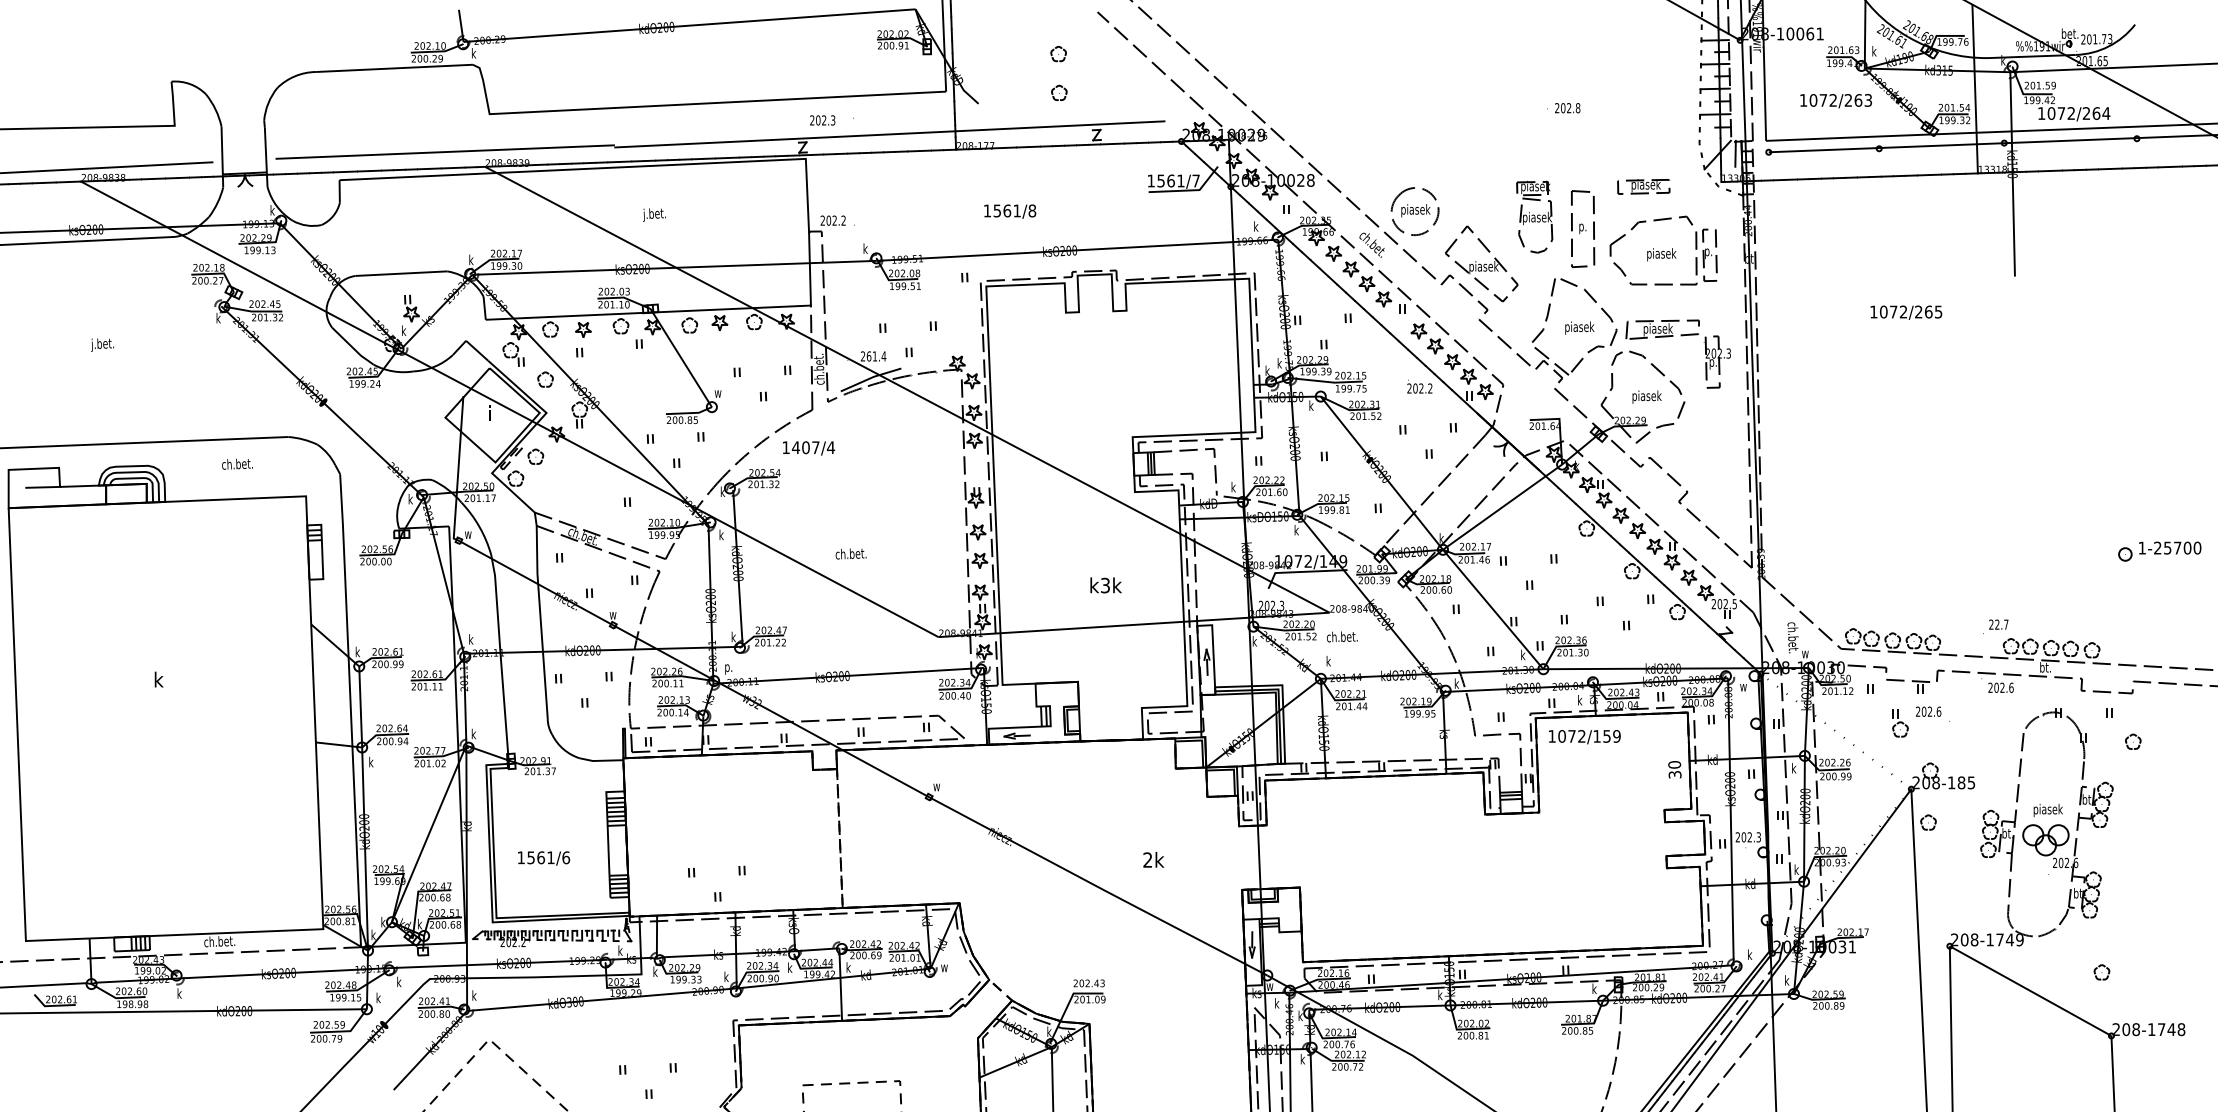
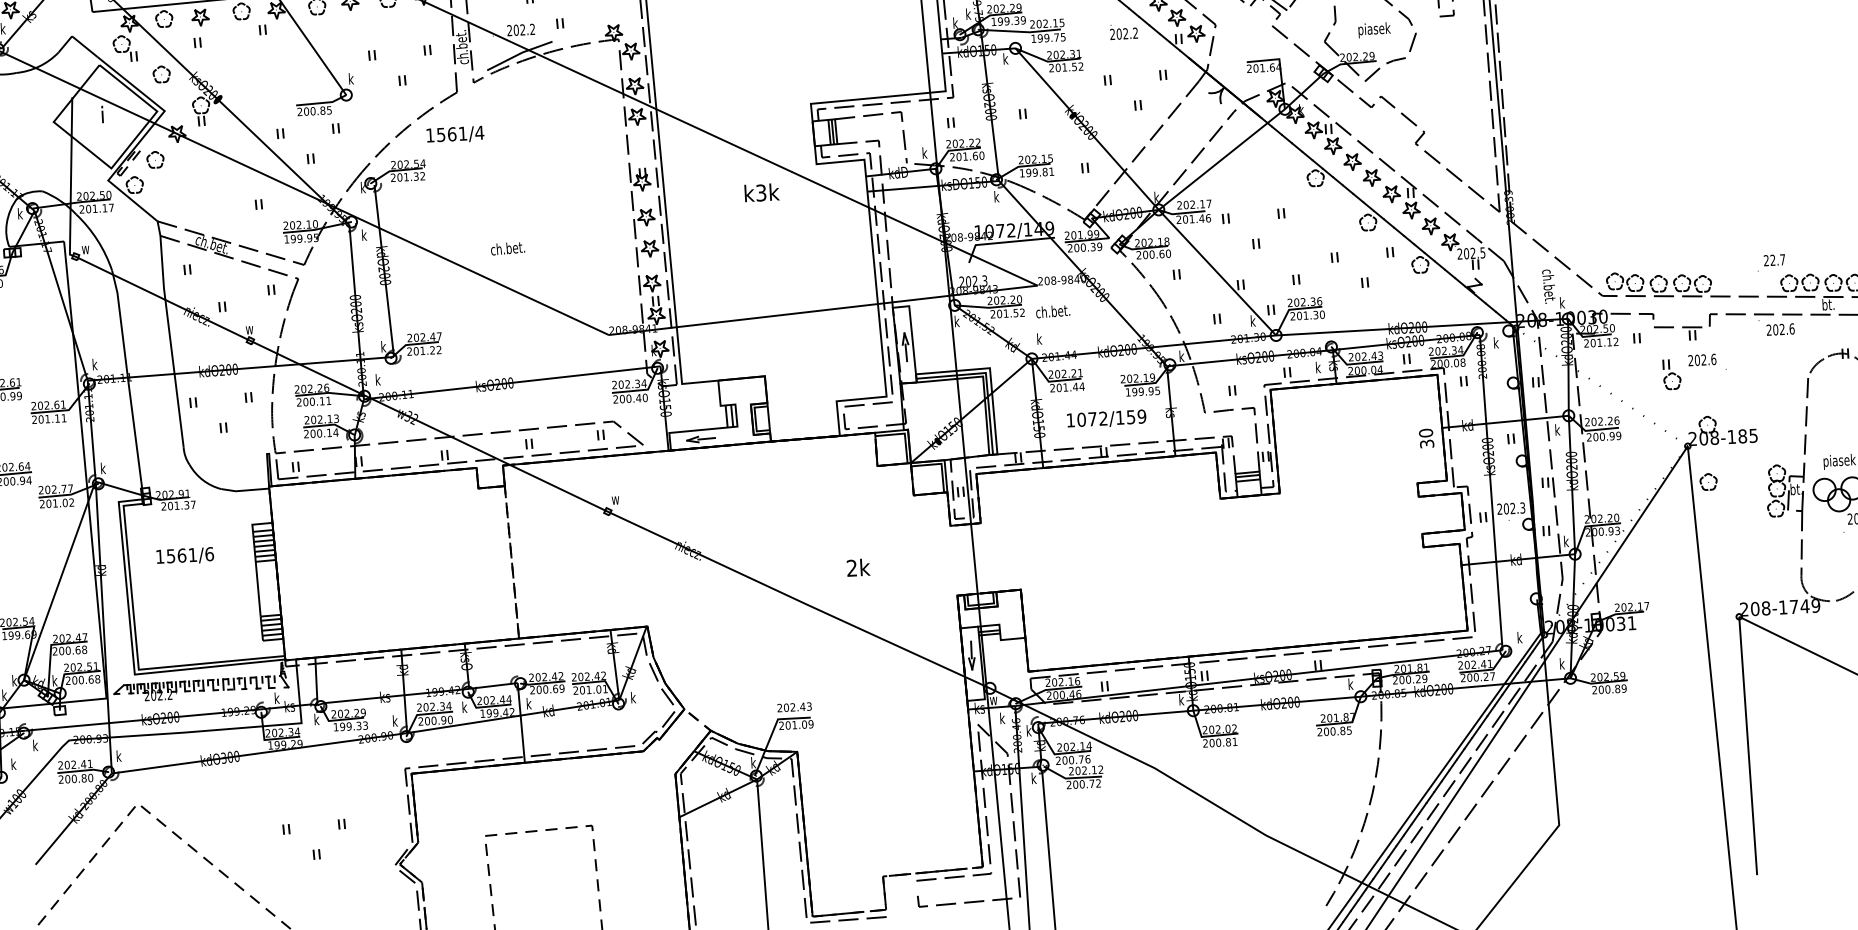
text: (876, 356) -> (524, 29), 261.4 -> 202.2
text: (717, 392) -> (351, 78), w -> k
text: (805, 447) -> (451, 134), 1407/4 -> 1561/4
text: (1105, 585) -> (761, 192), moved
text: (1805, 653) -> (1563, 303), w -> k
text: (728, 667) -> (379, 380), p. -> k
text: (1743, 686) -> (1497, 342), w -> k
text: (1584, 737) -> (1106, 419), moved
text: (544, 858) -> (185, 556), moved
part: (715, 892) -> (378, 628), removed
text: (944, 966) -> (634, 697), w -> k

